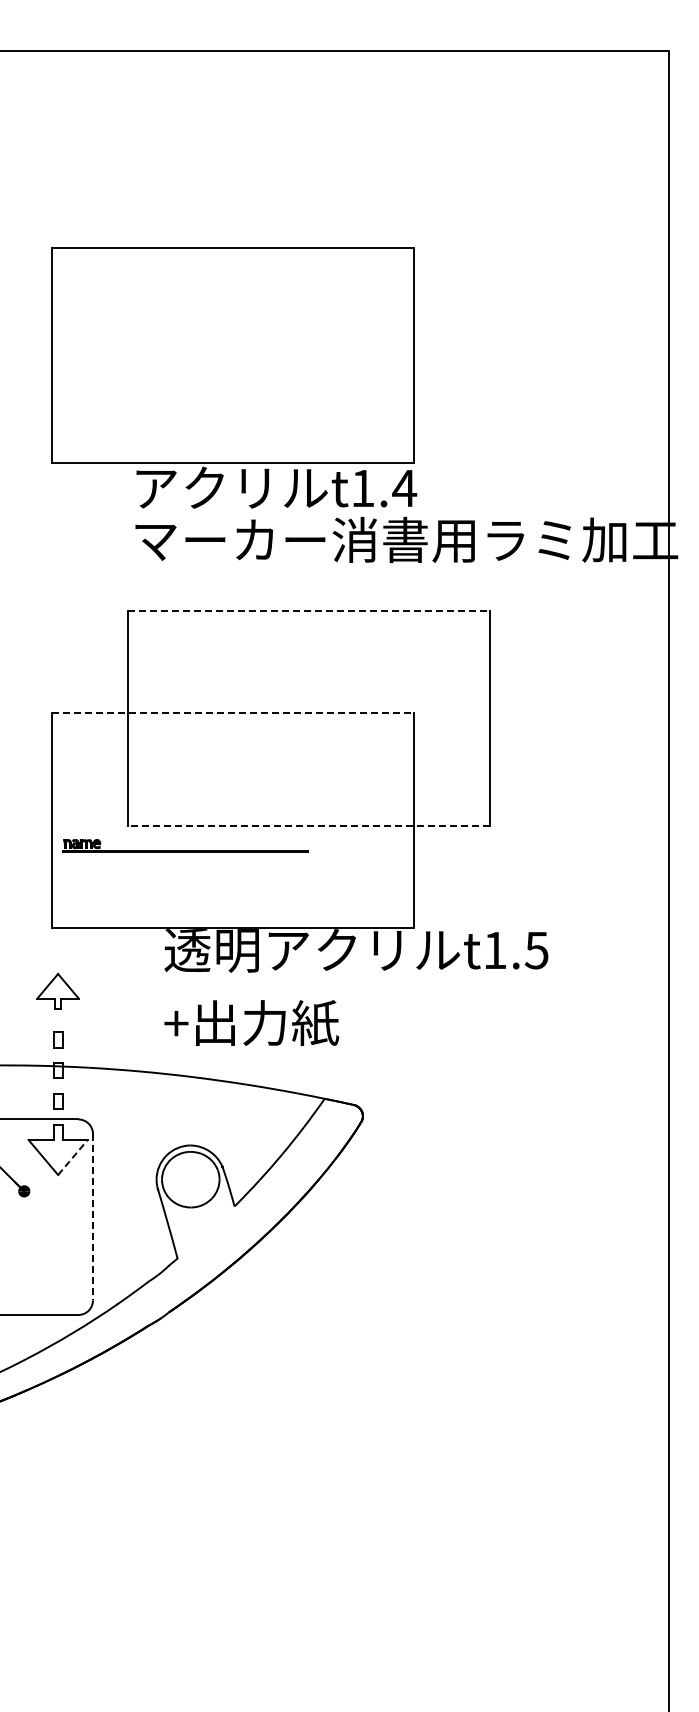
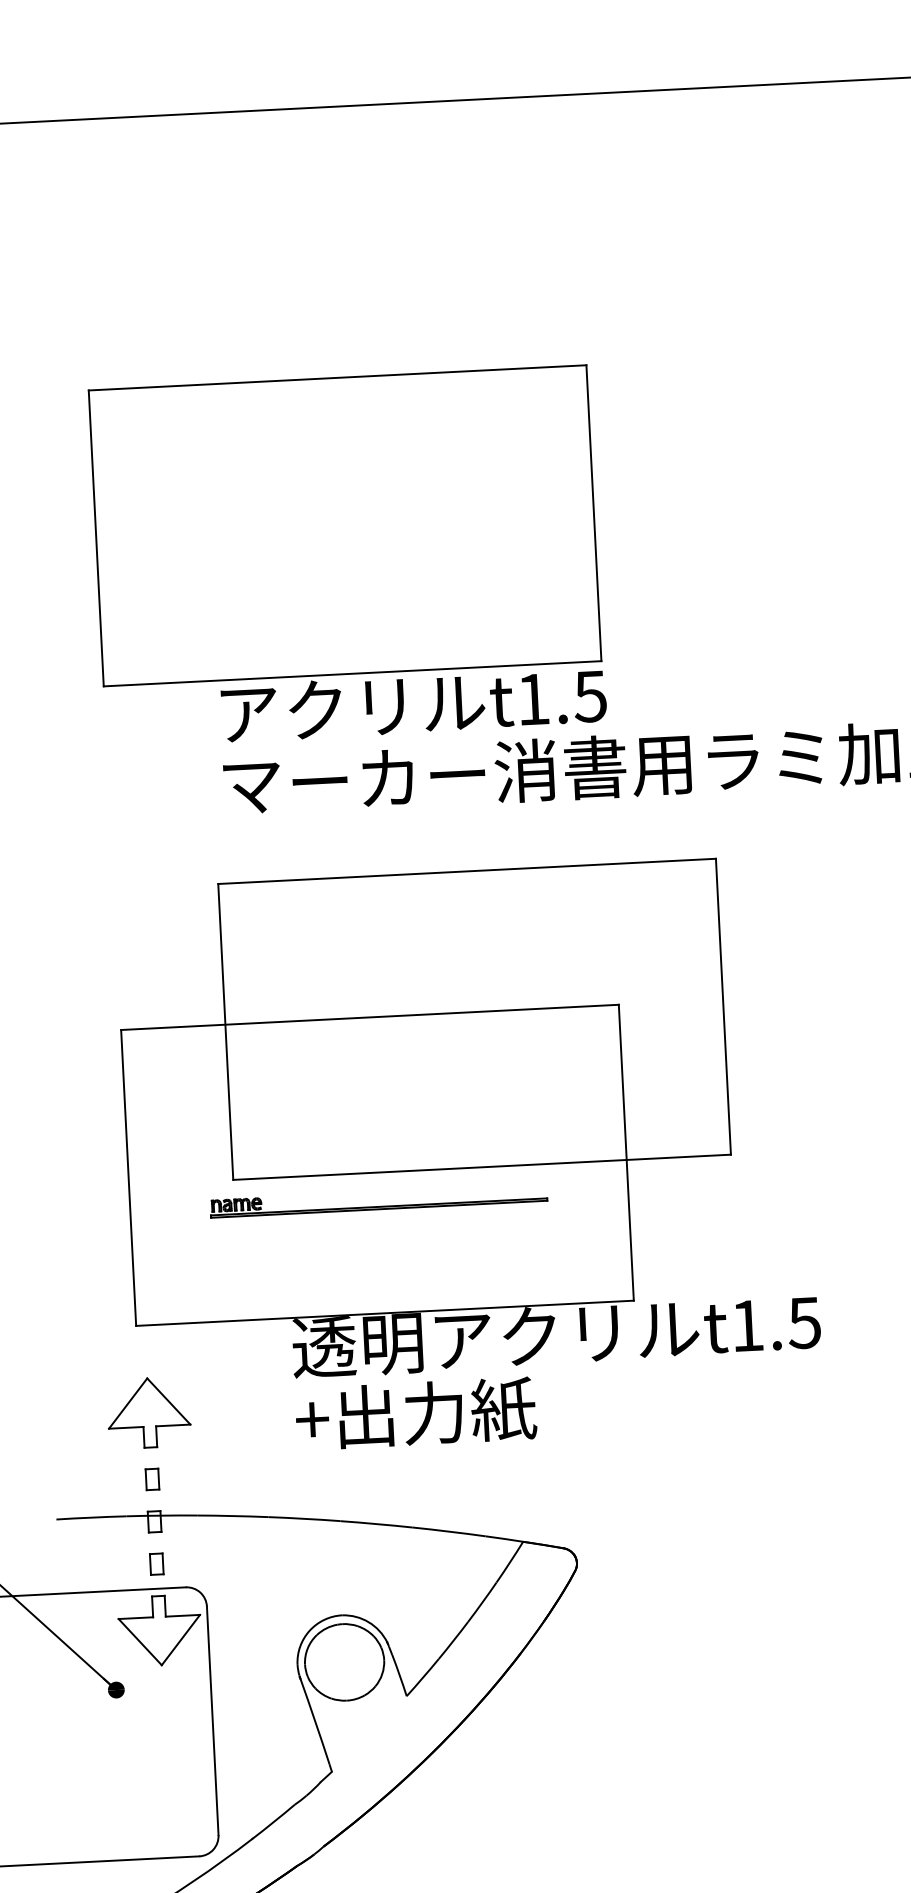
text: (404, 488) -> (590, 696), t1.4 -> t1.5
line: (308, 610) -> (466, 871), dashed -> solid
line: (232, 712) -> (369, 1016), dashed -> solid
line: (308, 825) -> (481, 1166), dashed -> solid
part: (185, 845) -> (378, 1199), moved
part: (57, 991) -> (148, 1412), size x1.43
text: (251, 1022) -> (415, 1413), moved
line: (72, 1157) -> (180, 1640), dashed -> solid
line: (93, 1217) -> (213, 1721), dashed -> solid

